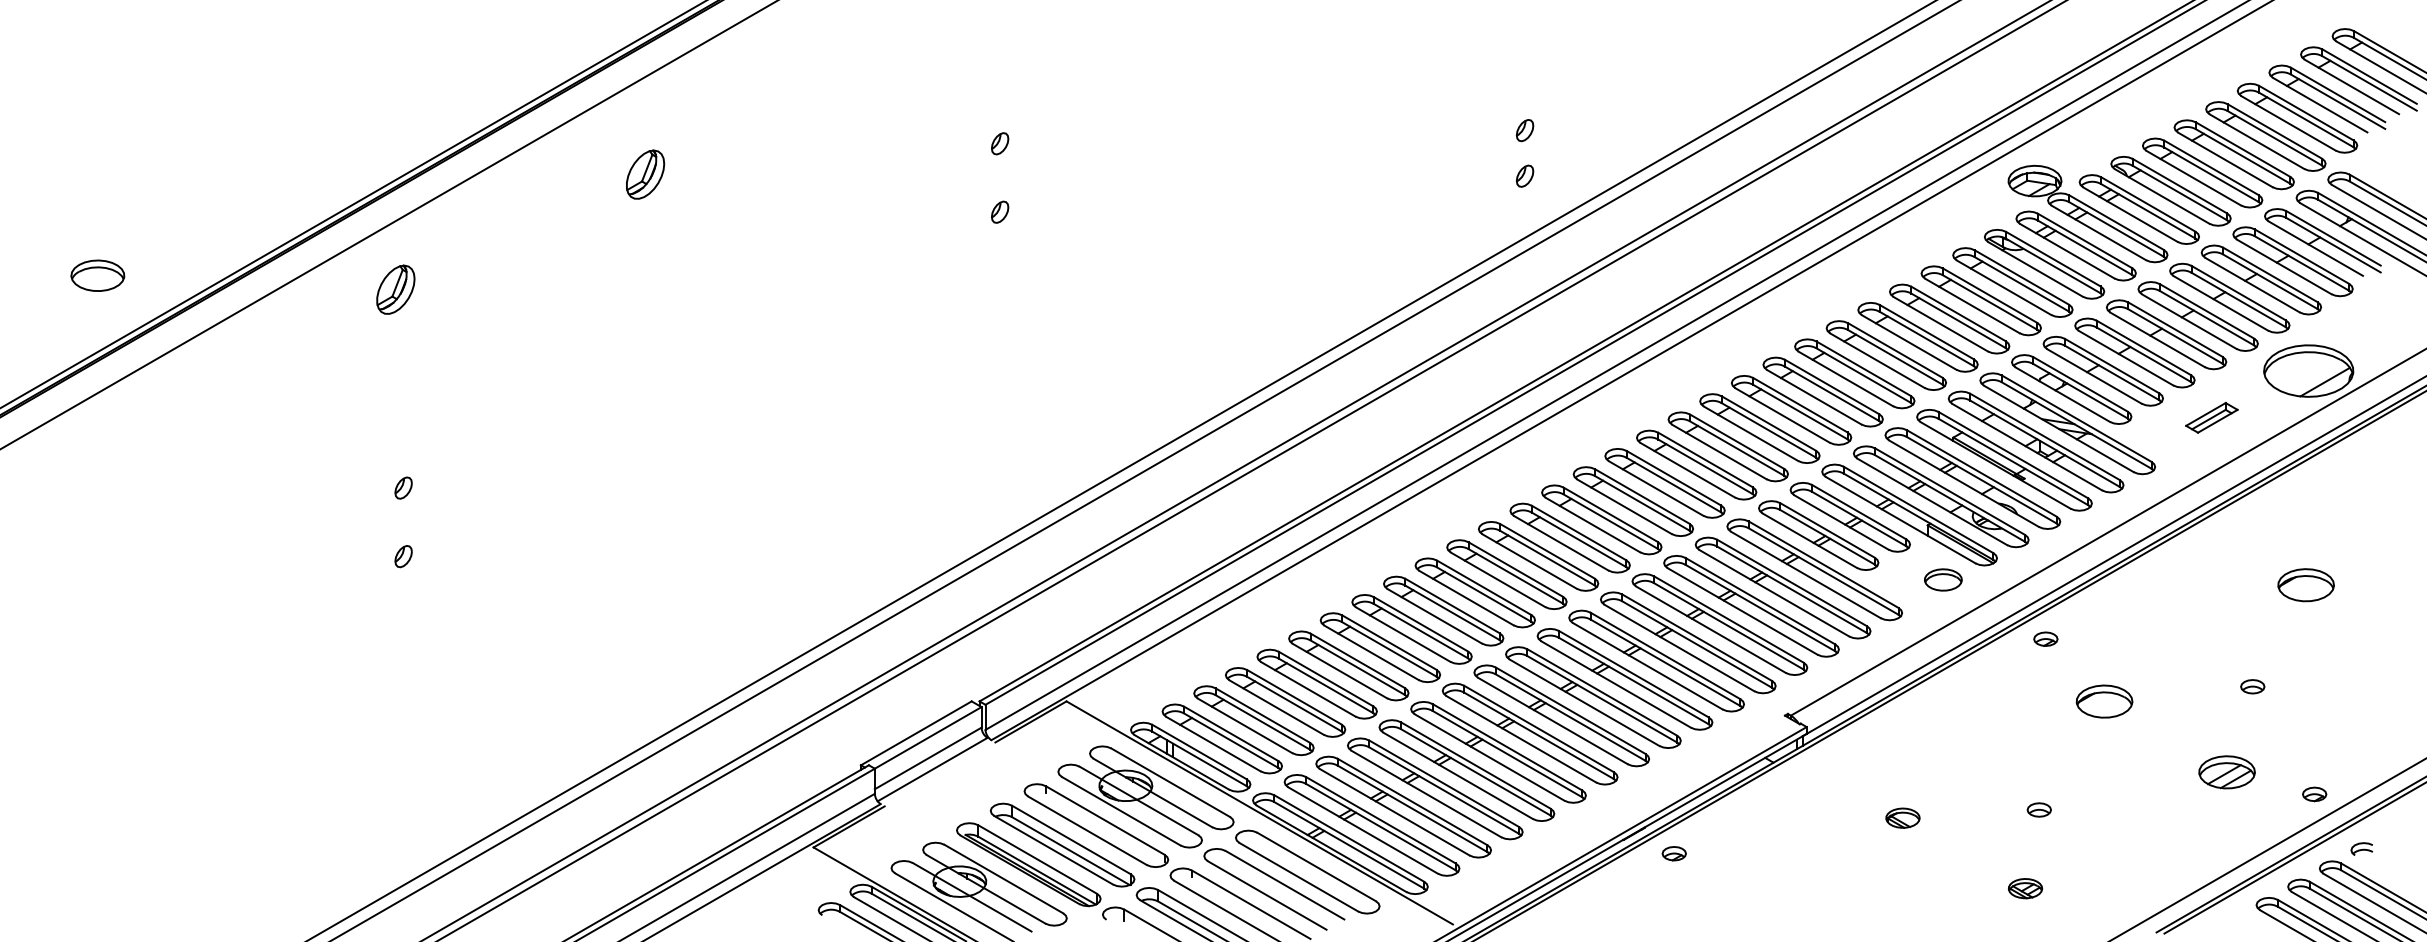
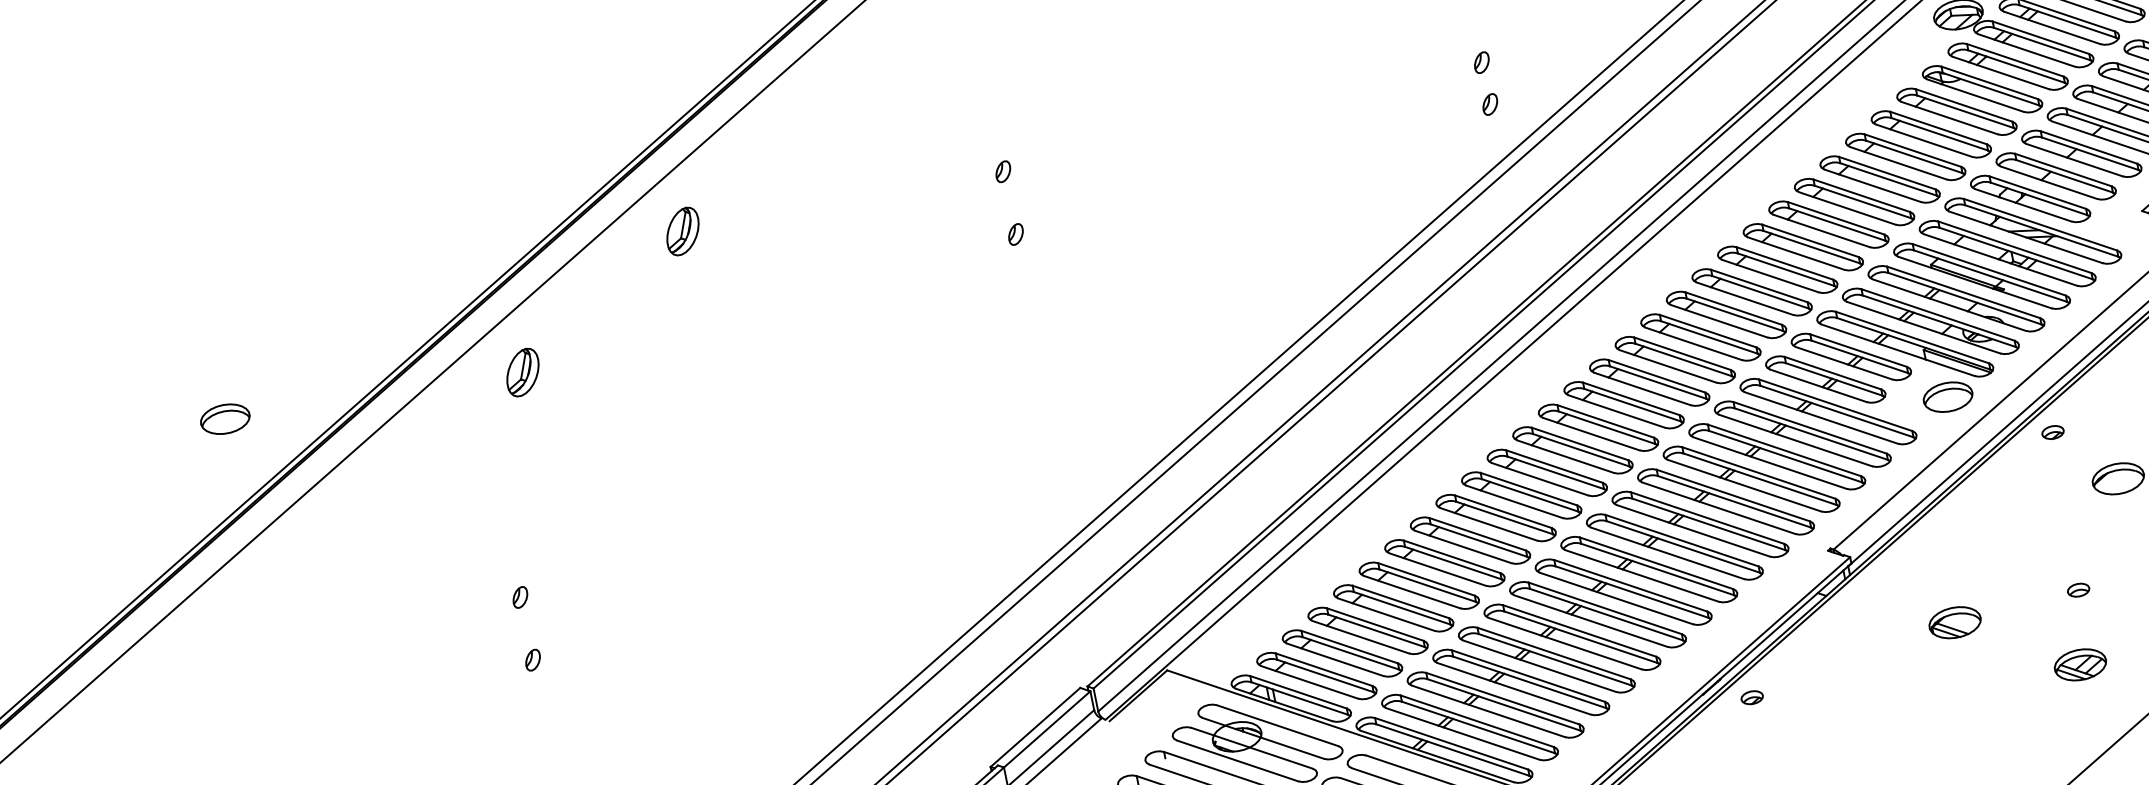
part: (645, 174) -> (682, 231), moved
part: (97, 275) -> (224, 419), moved
part: (395, 289) -> (522, 372), moved
part: (1943, 579) -> (1948, 396), size x1.43
part: (1902, 818) -> (1954, 623), size x1.67
part: (2025, 888) -> (2080, 664), size x1.67

